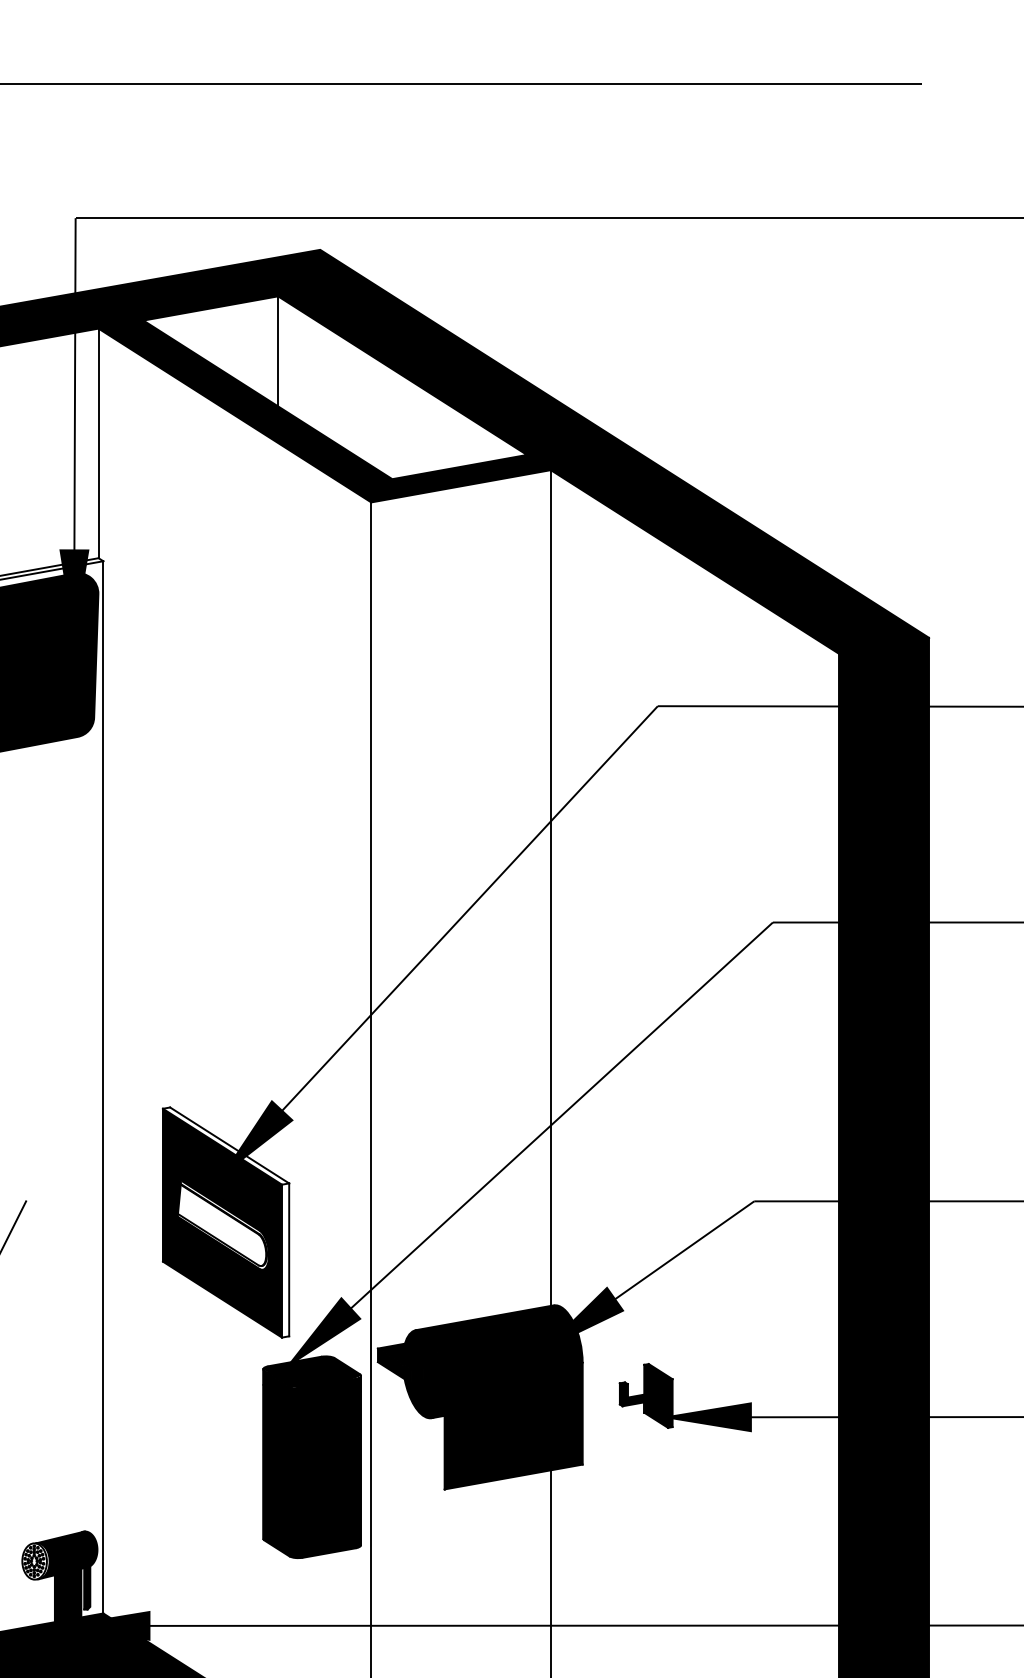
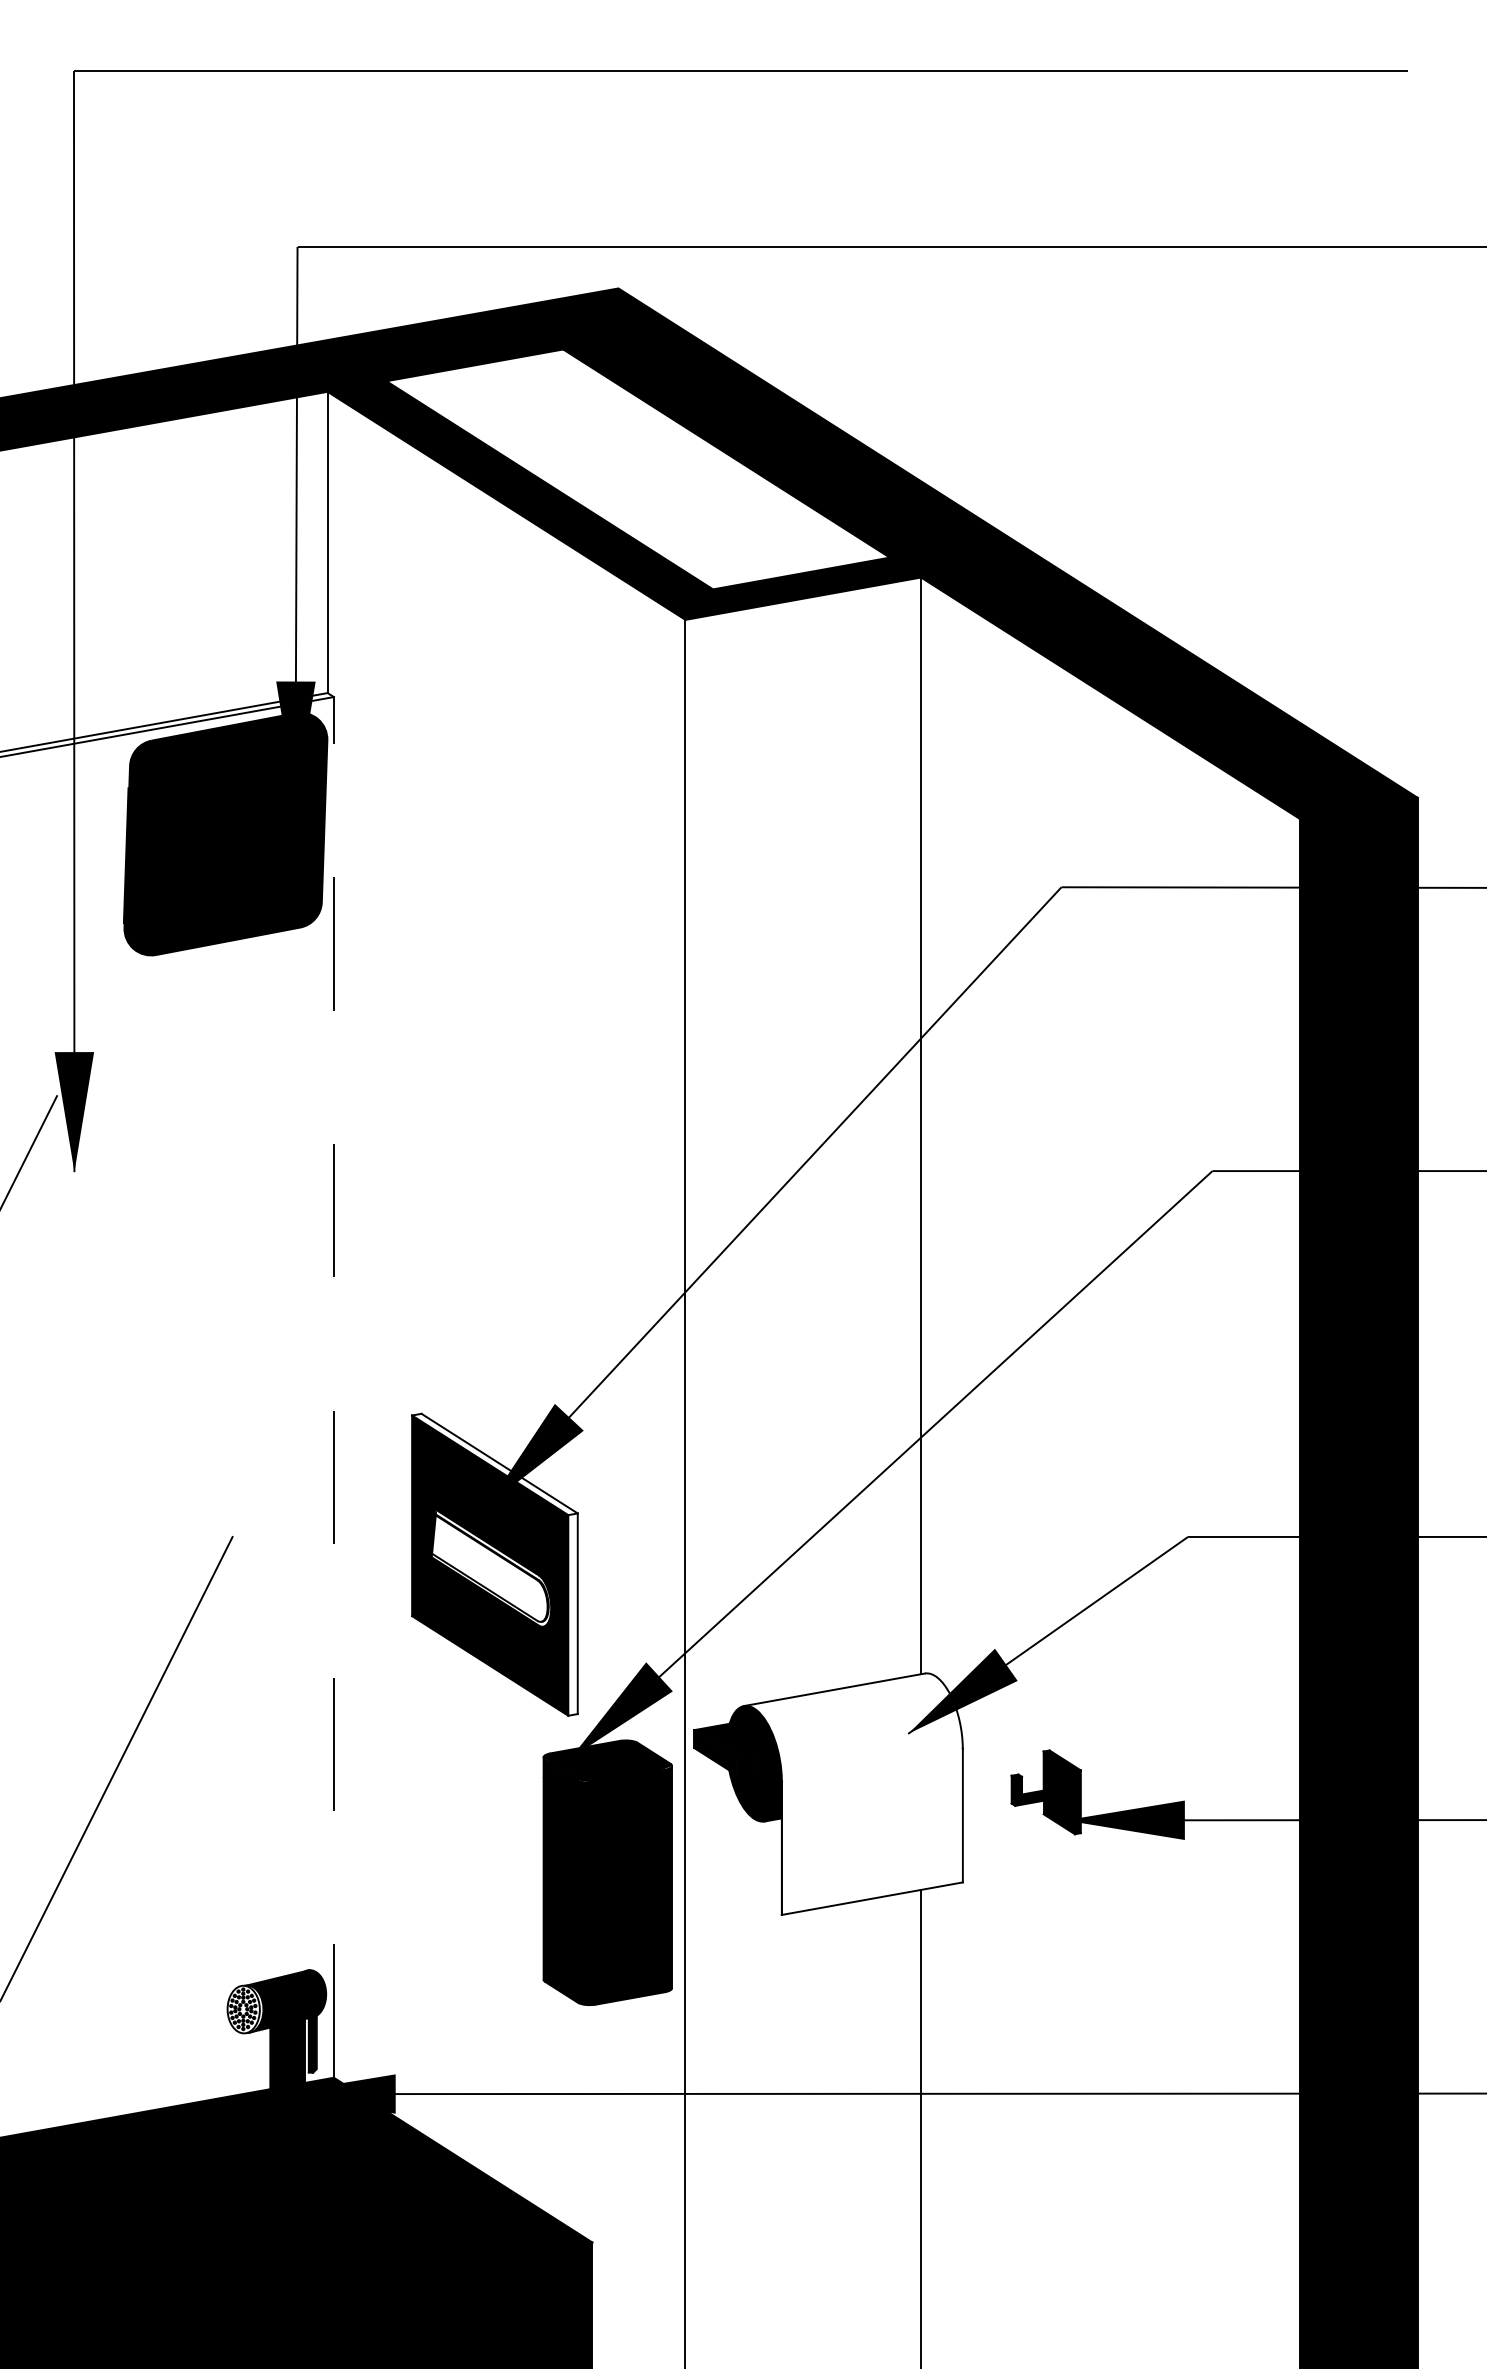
line: (278, 351) -> (563, 421), removed
line: (103, 1086) -> (333, 1386), solid -> dashed
fill: (499, 1396) -> (853, 1793), removed

